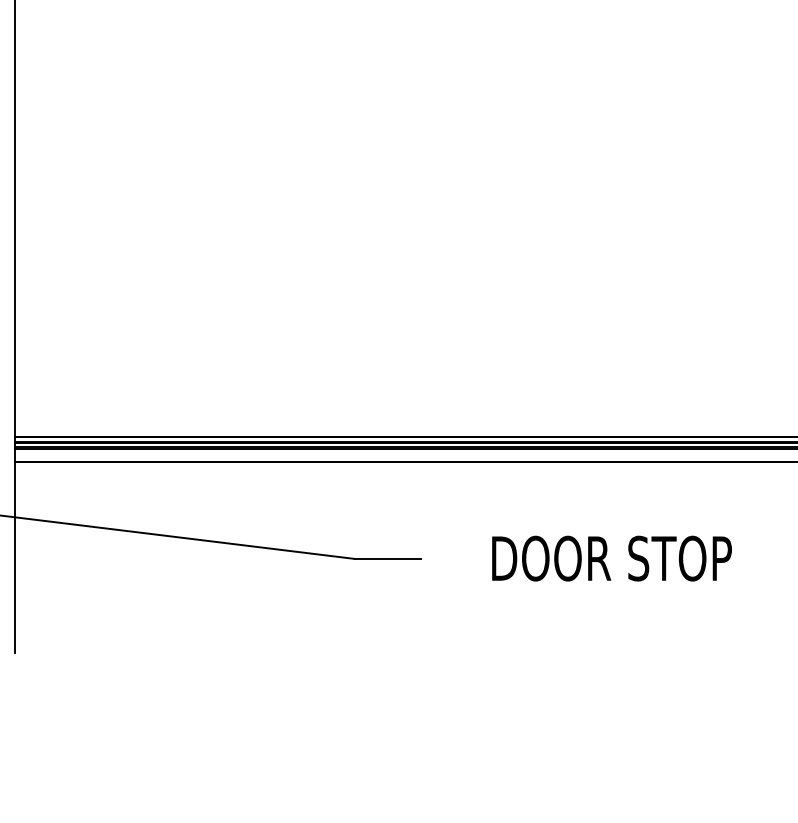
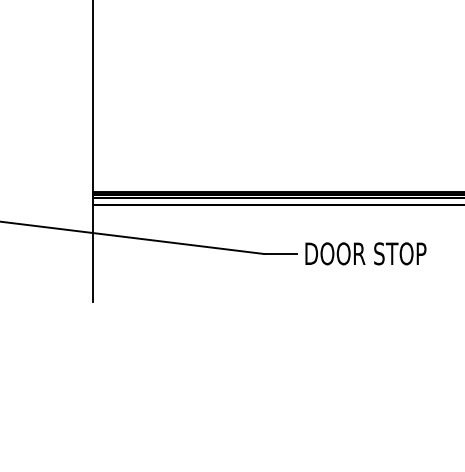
text: (611, 557) -> (365, 253), moved

